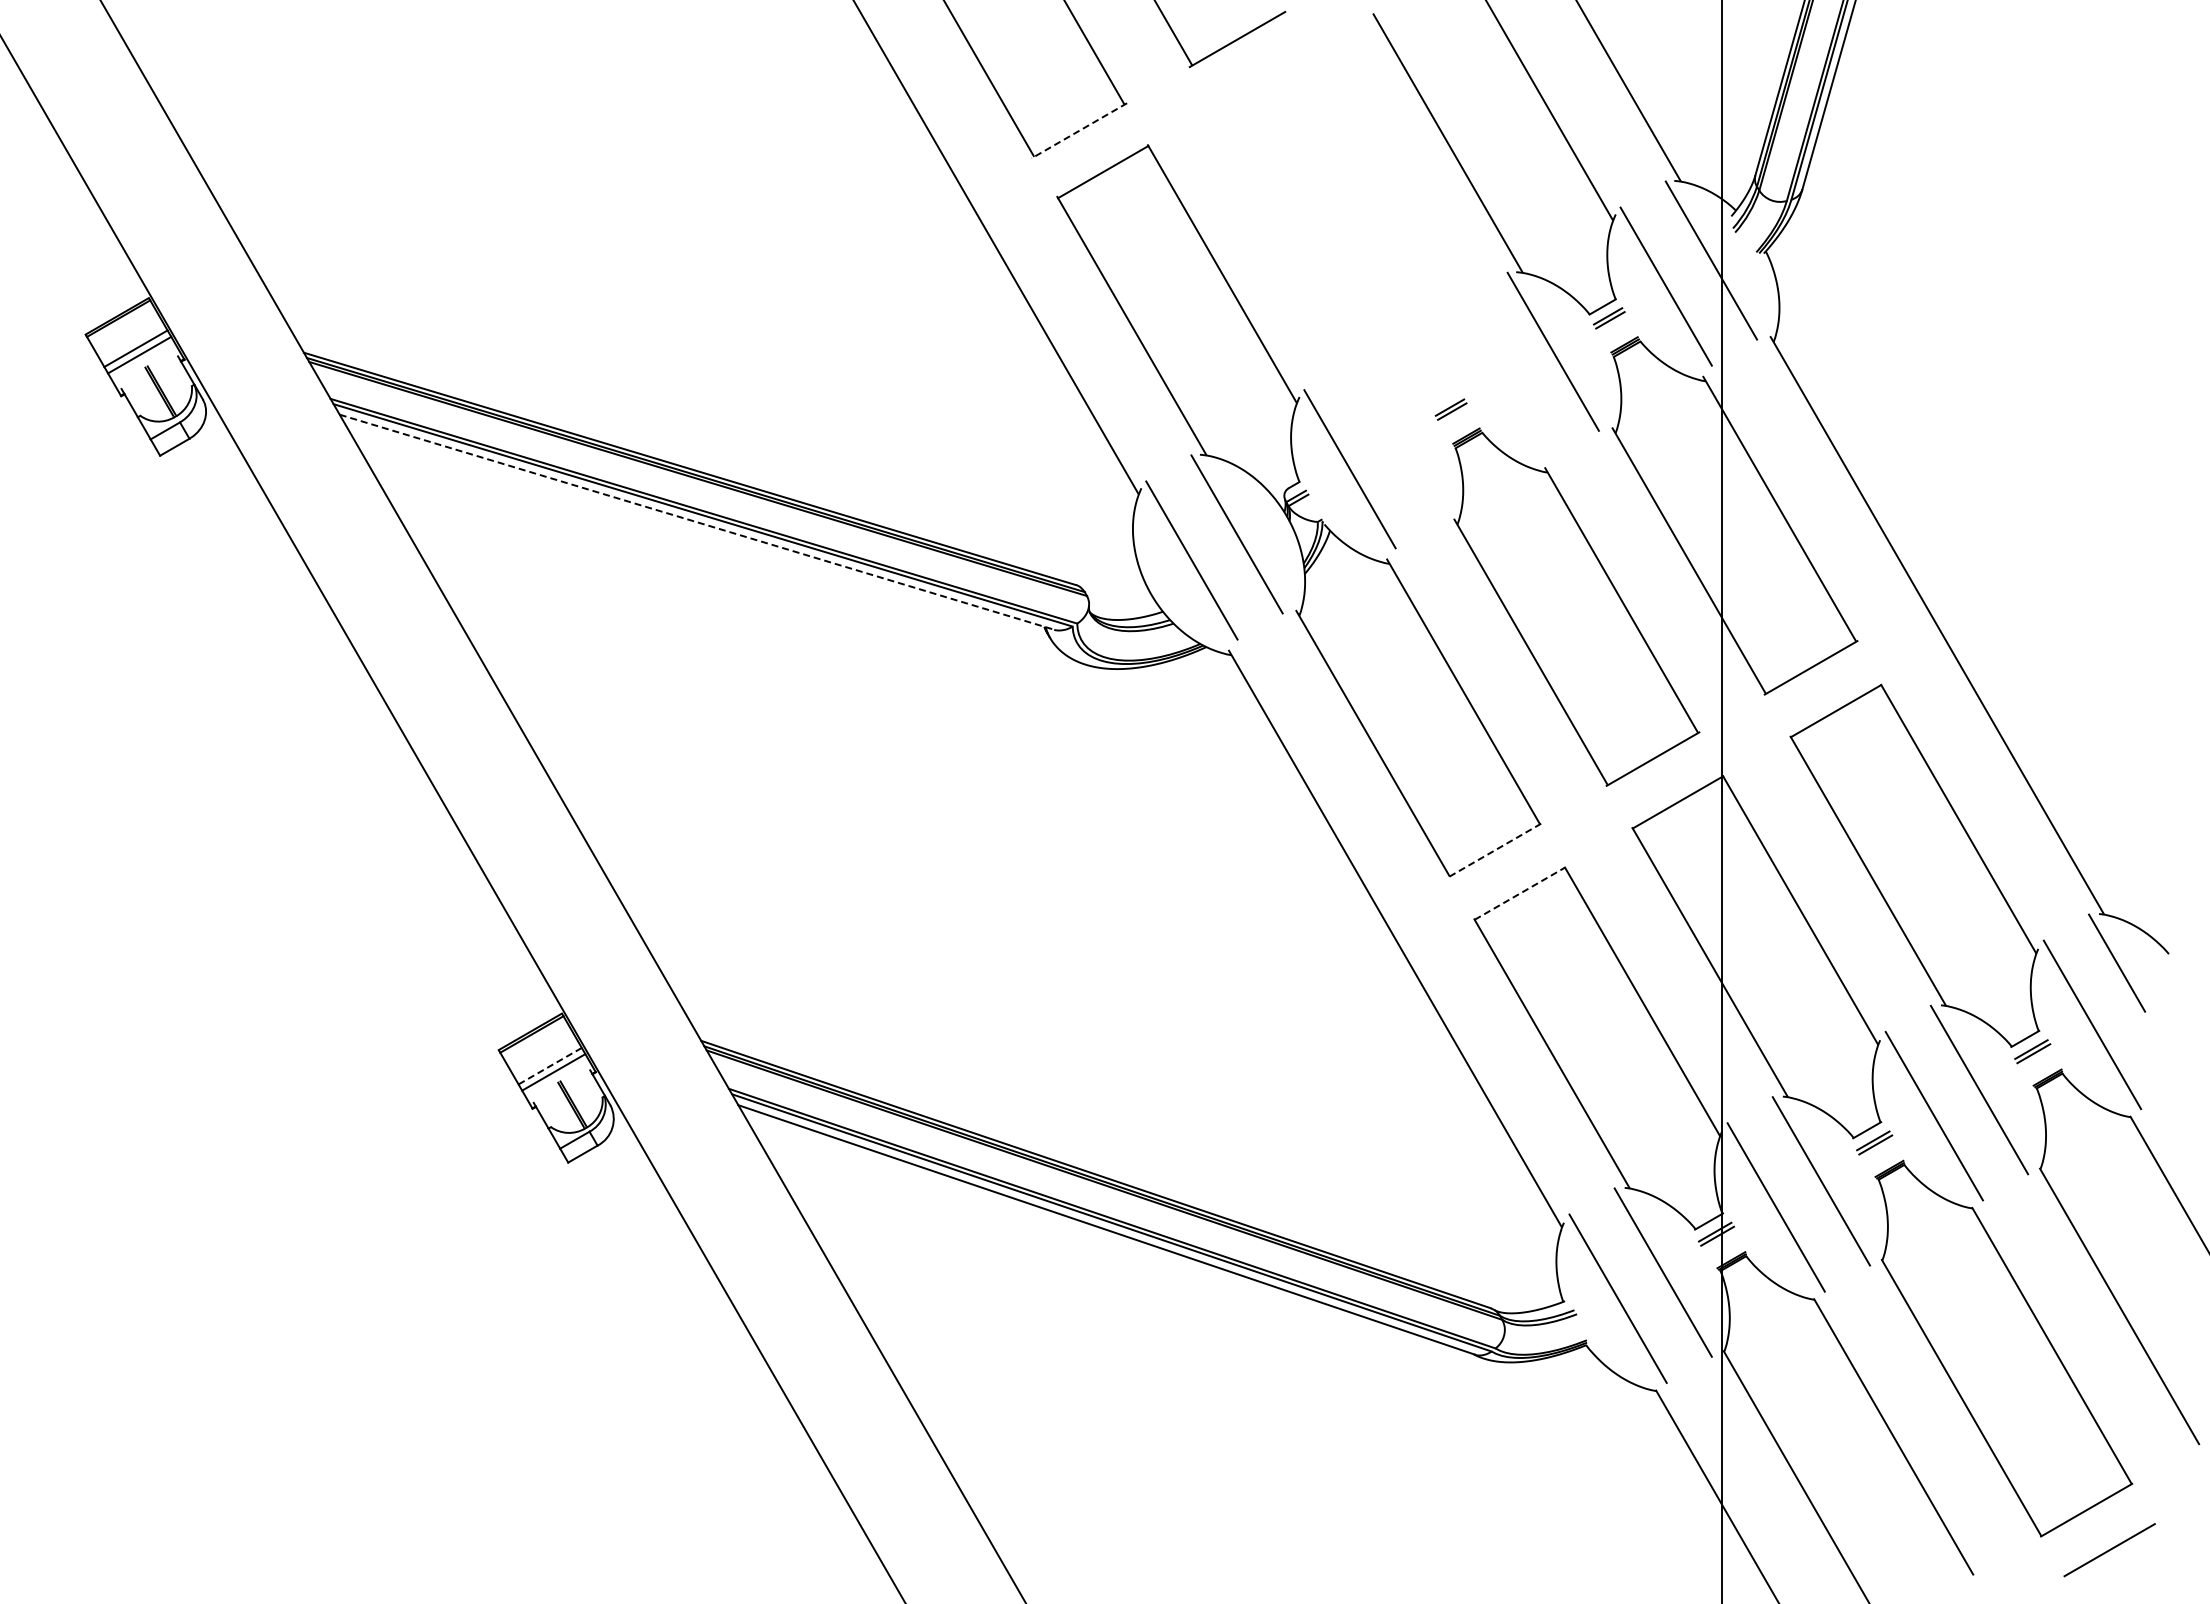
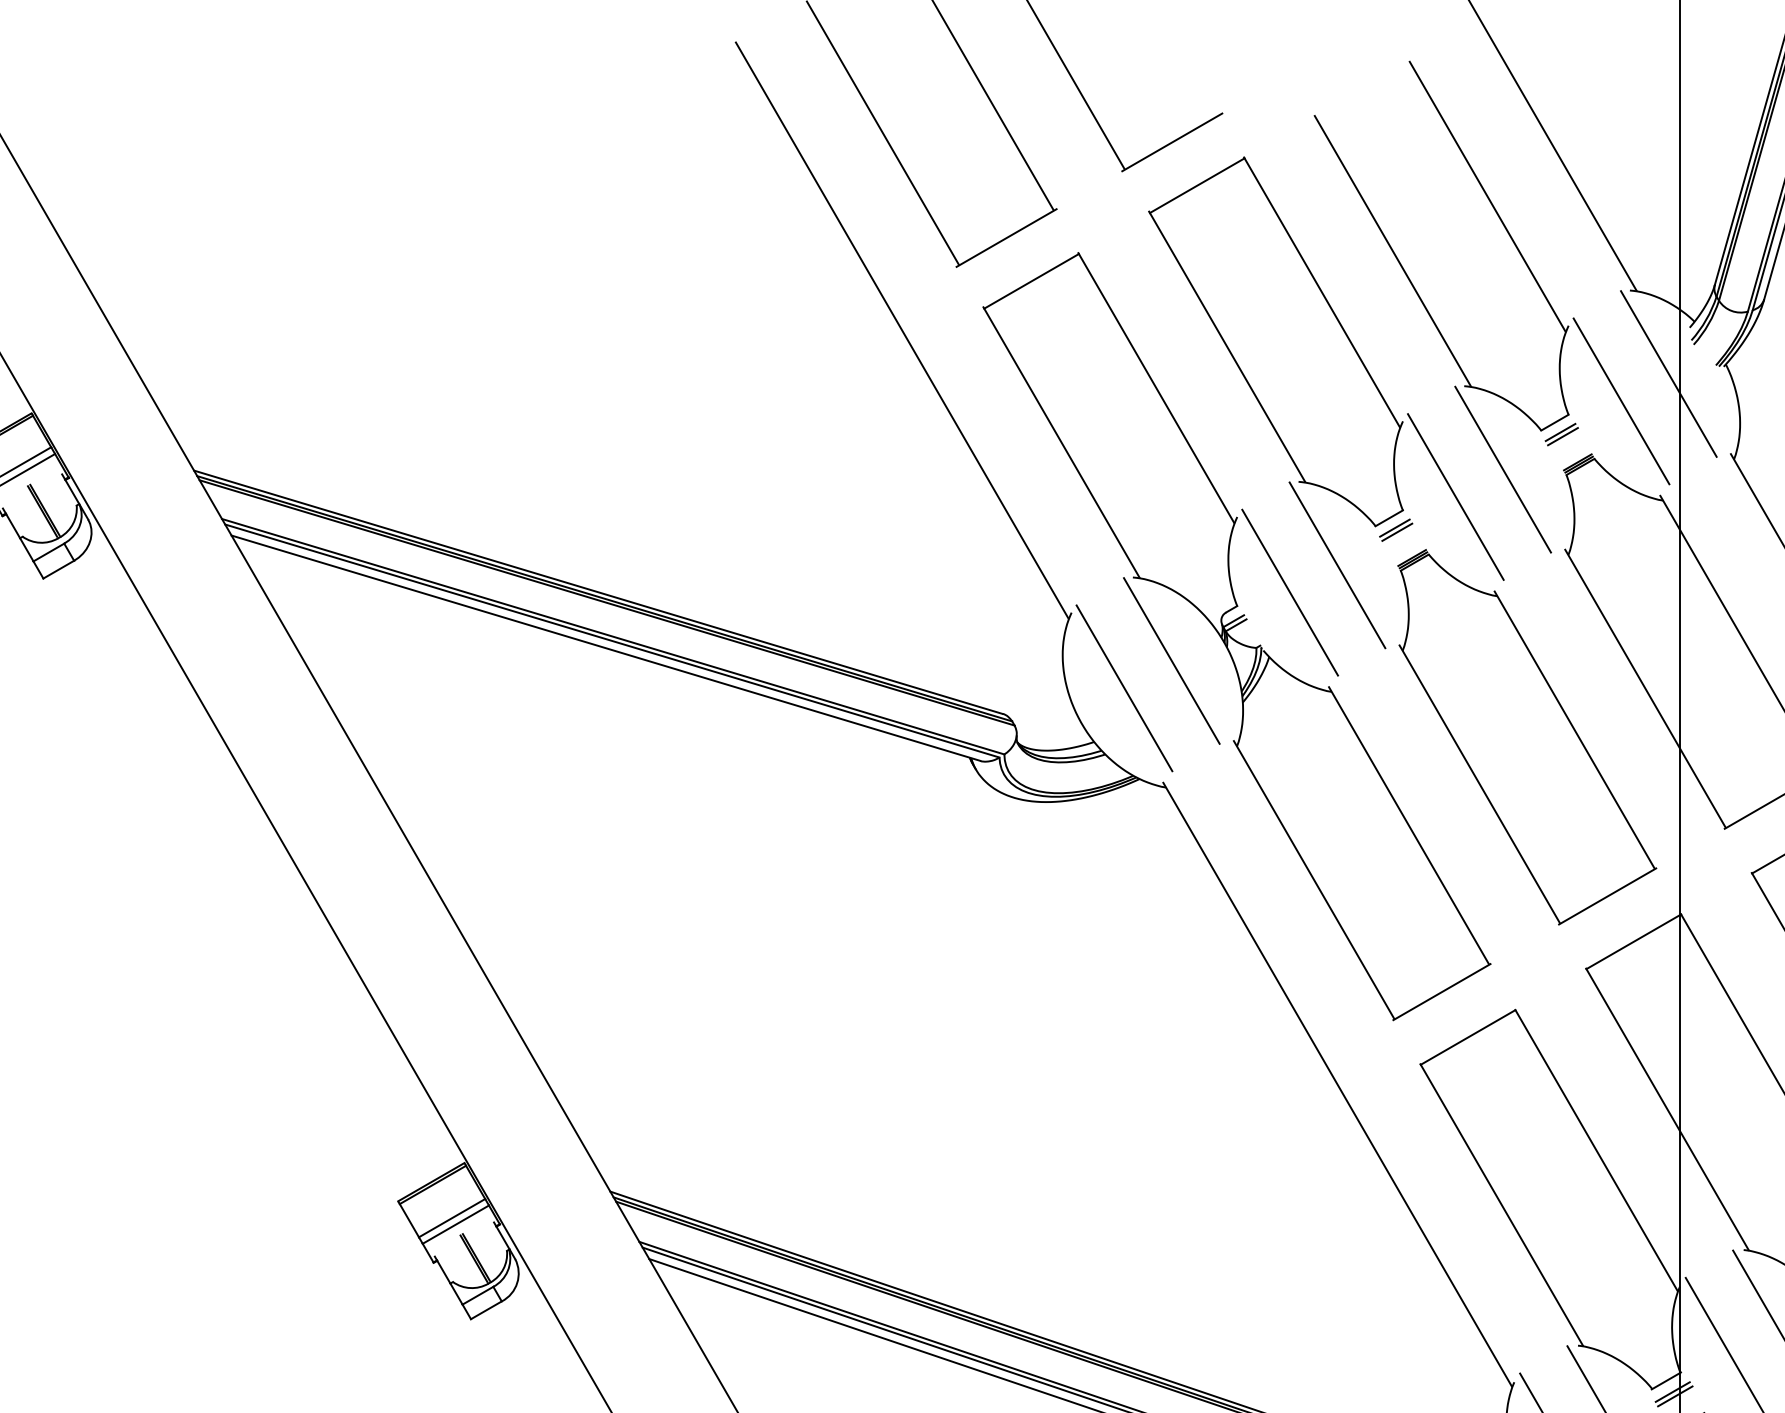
line: (1078, 131) -> (1005, 238), dashed -> solid
part: (1384, 287) -> (1326, 402), added
line: (697, 522) -> (606, 648), dashed -> solid
line: (1494, 850) -> (1441, 992), dashed -> solid
line: (1520, 893) -> (1468, 1037), dashed -> solid
line: (550, 1066) -> (452, 1218), dashed -> solid

